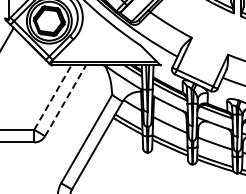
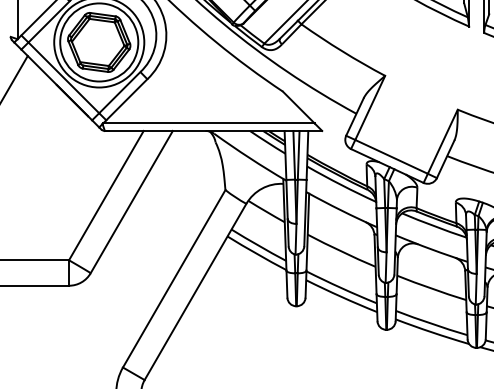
line: (53, 97) -> (107, 195), dashed -> solid
line: (65, 100) -> (131, 201), dashed -> solid

